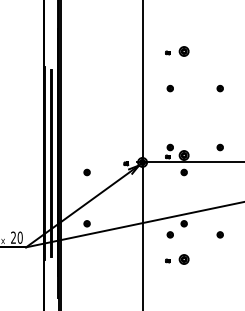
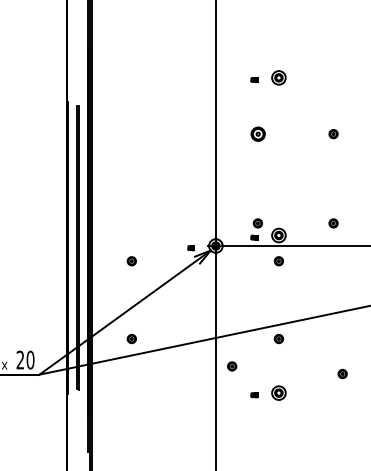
part: (169, 88) -> (256, 133), size x1.6
part: (169, 234) -> (230, 365), moved
part: (219, 234) -> (341, 373), moved

